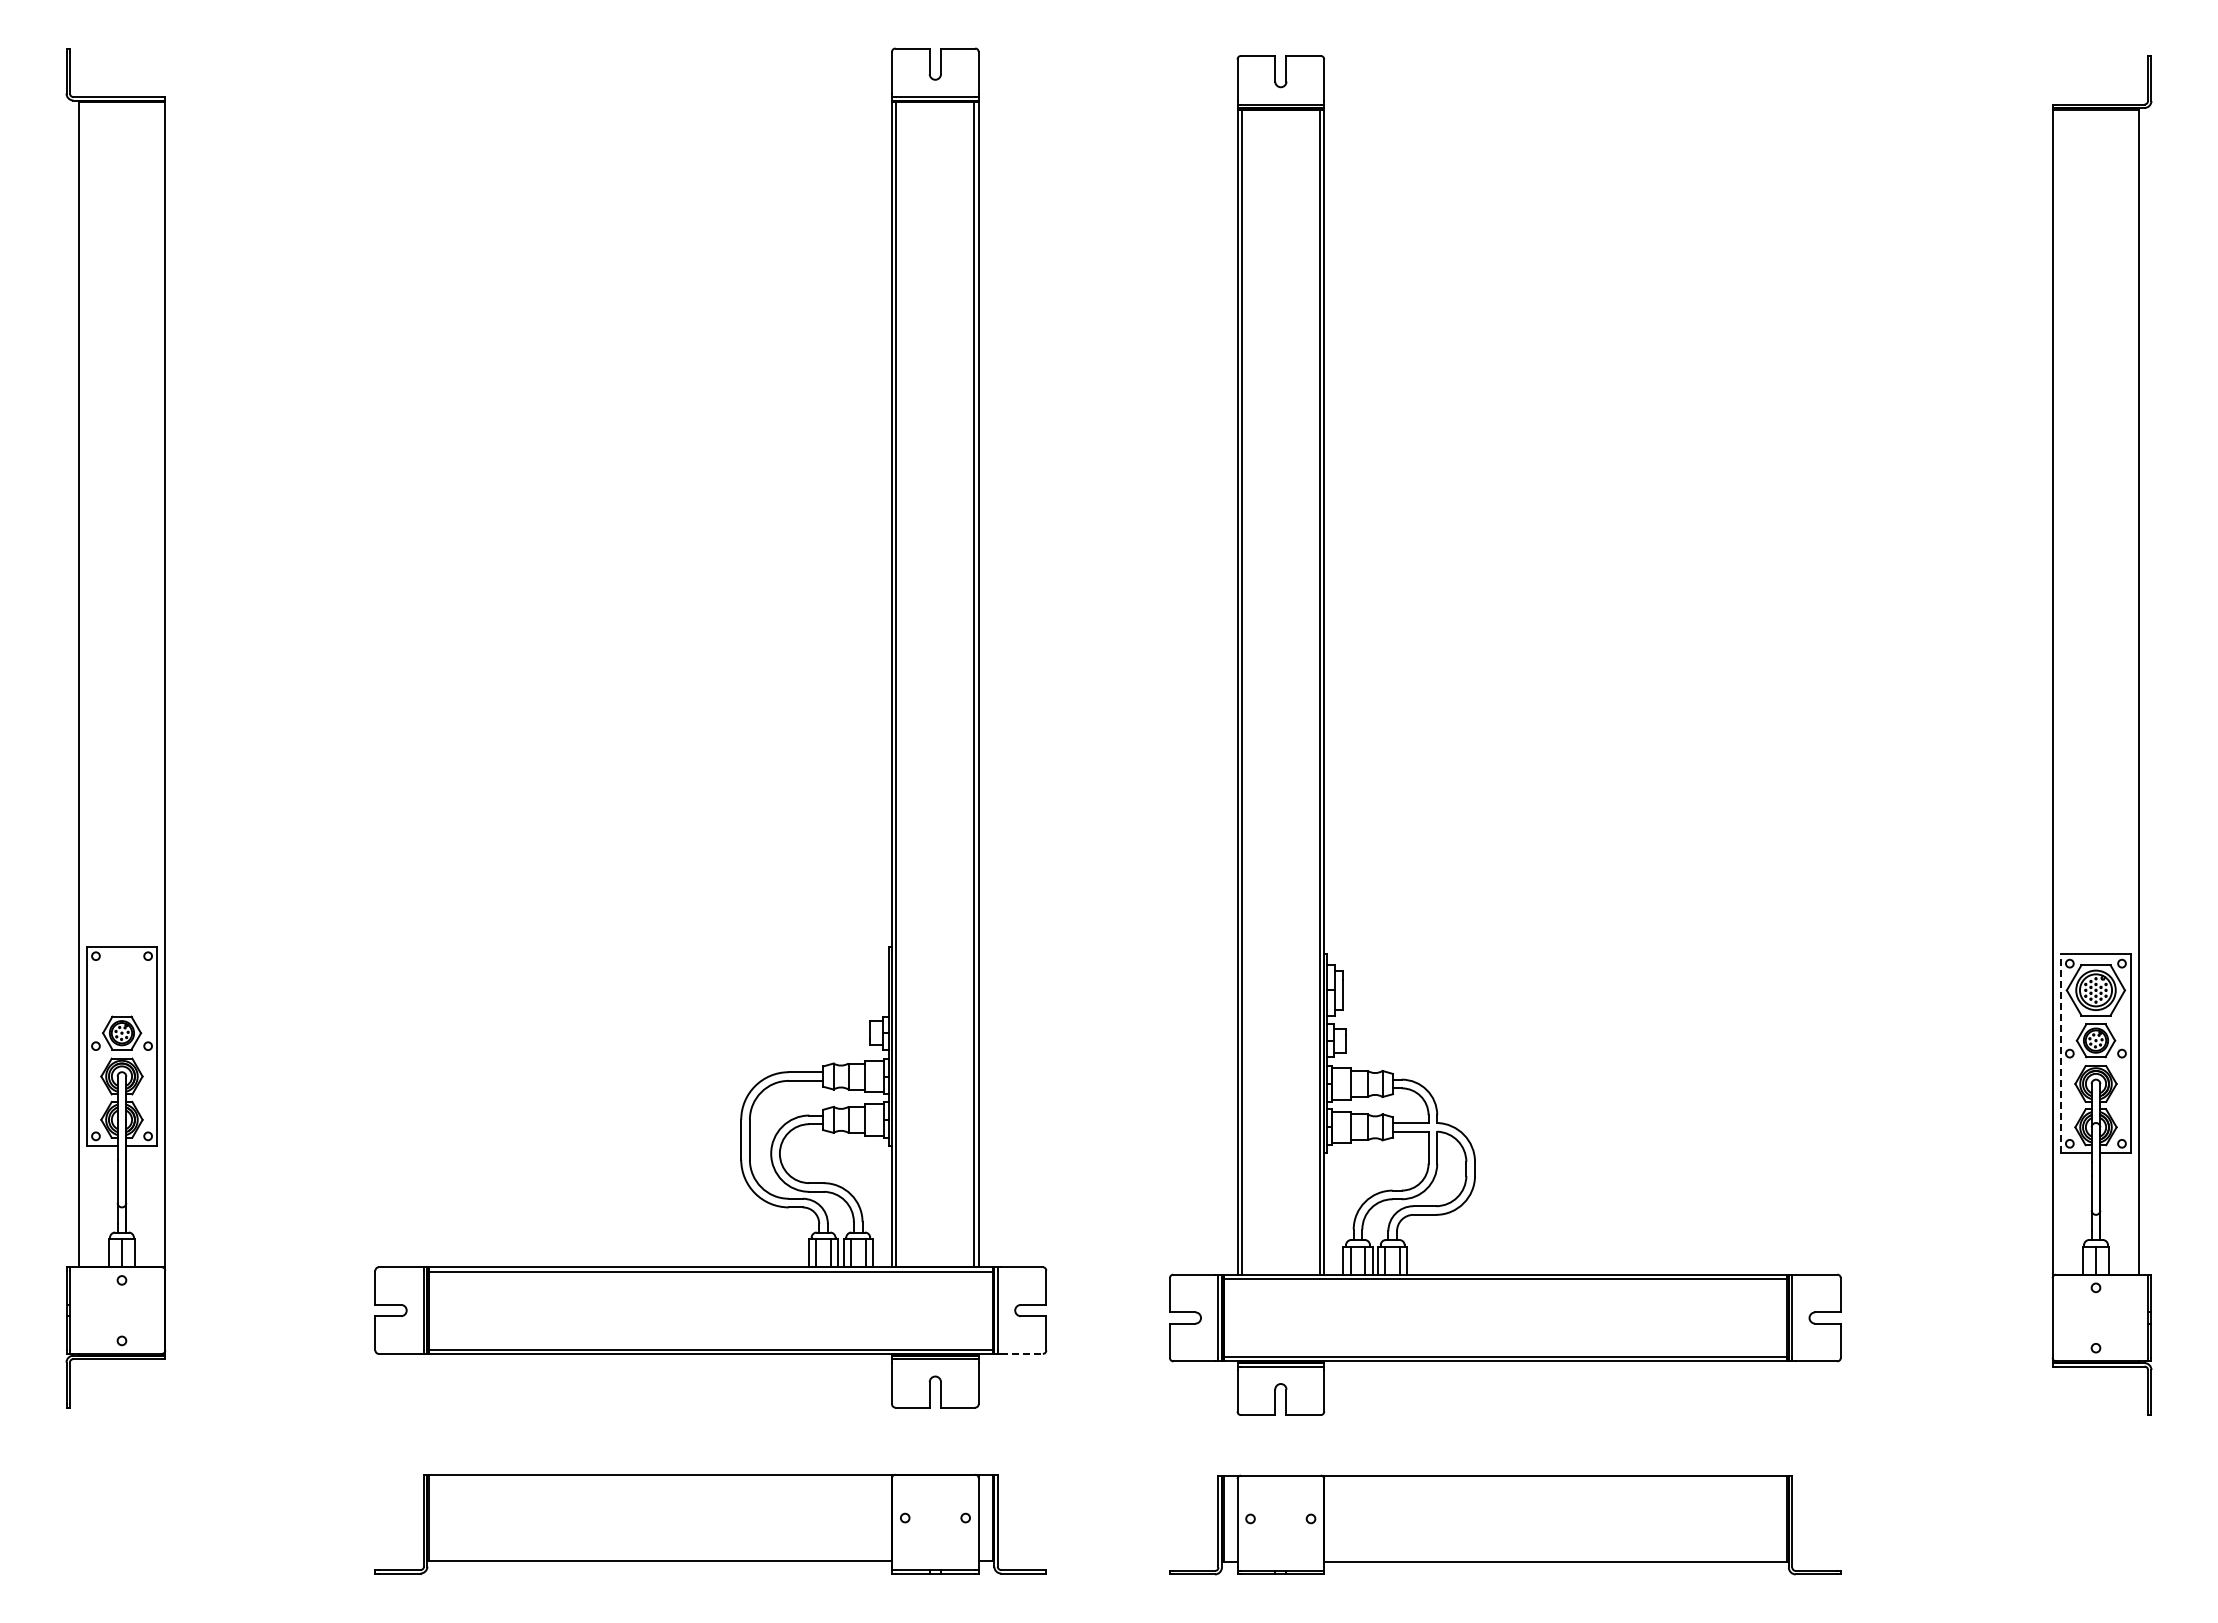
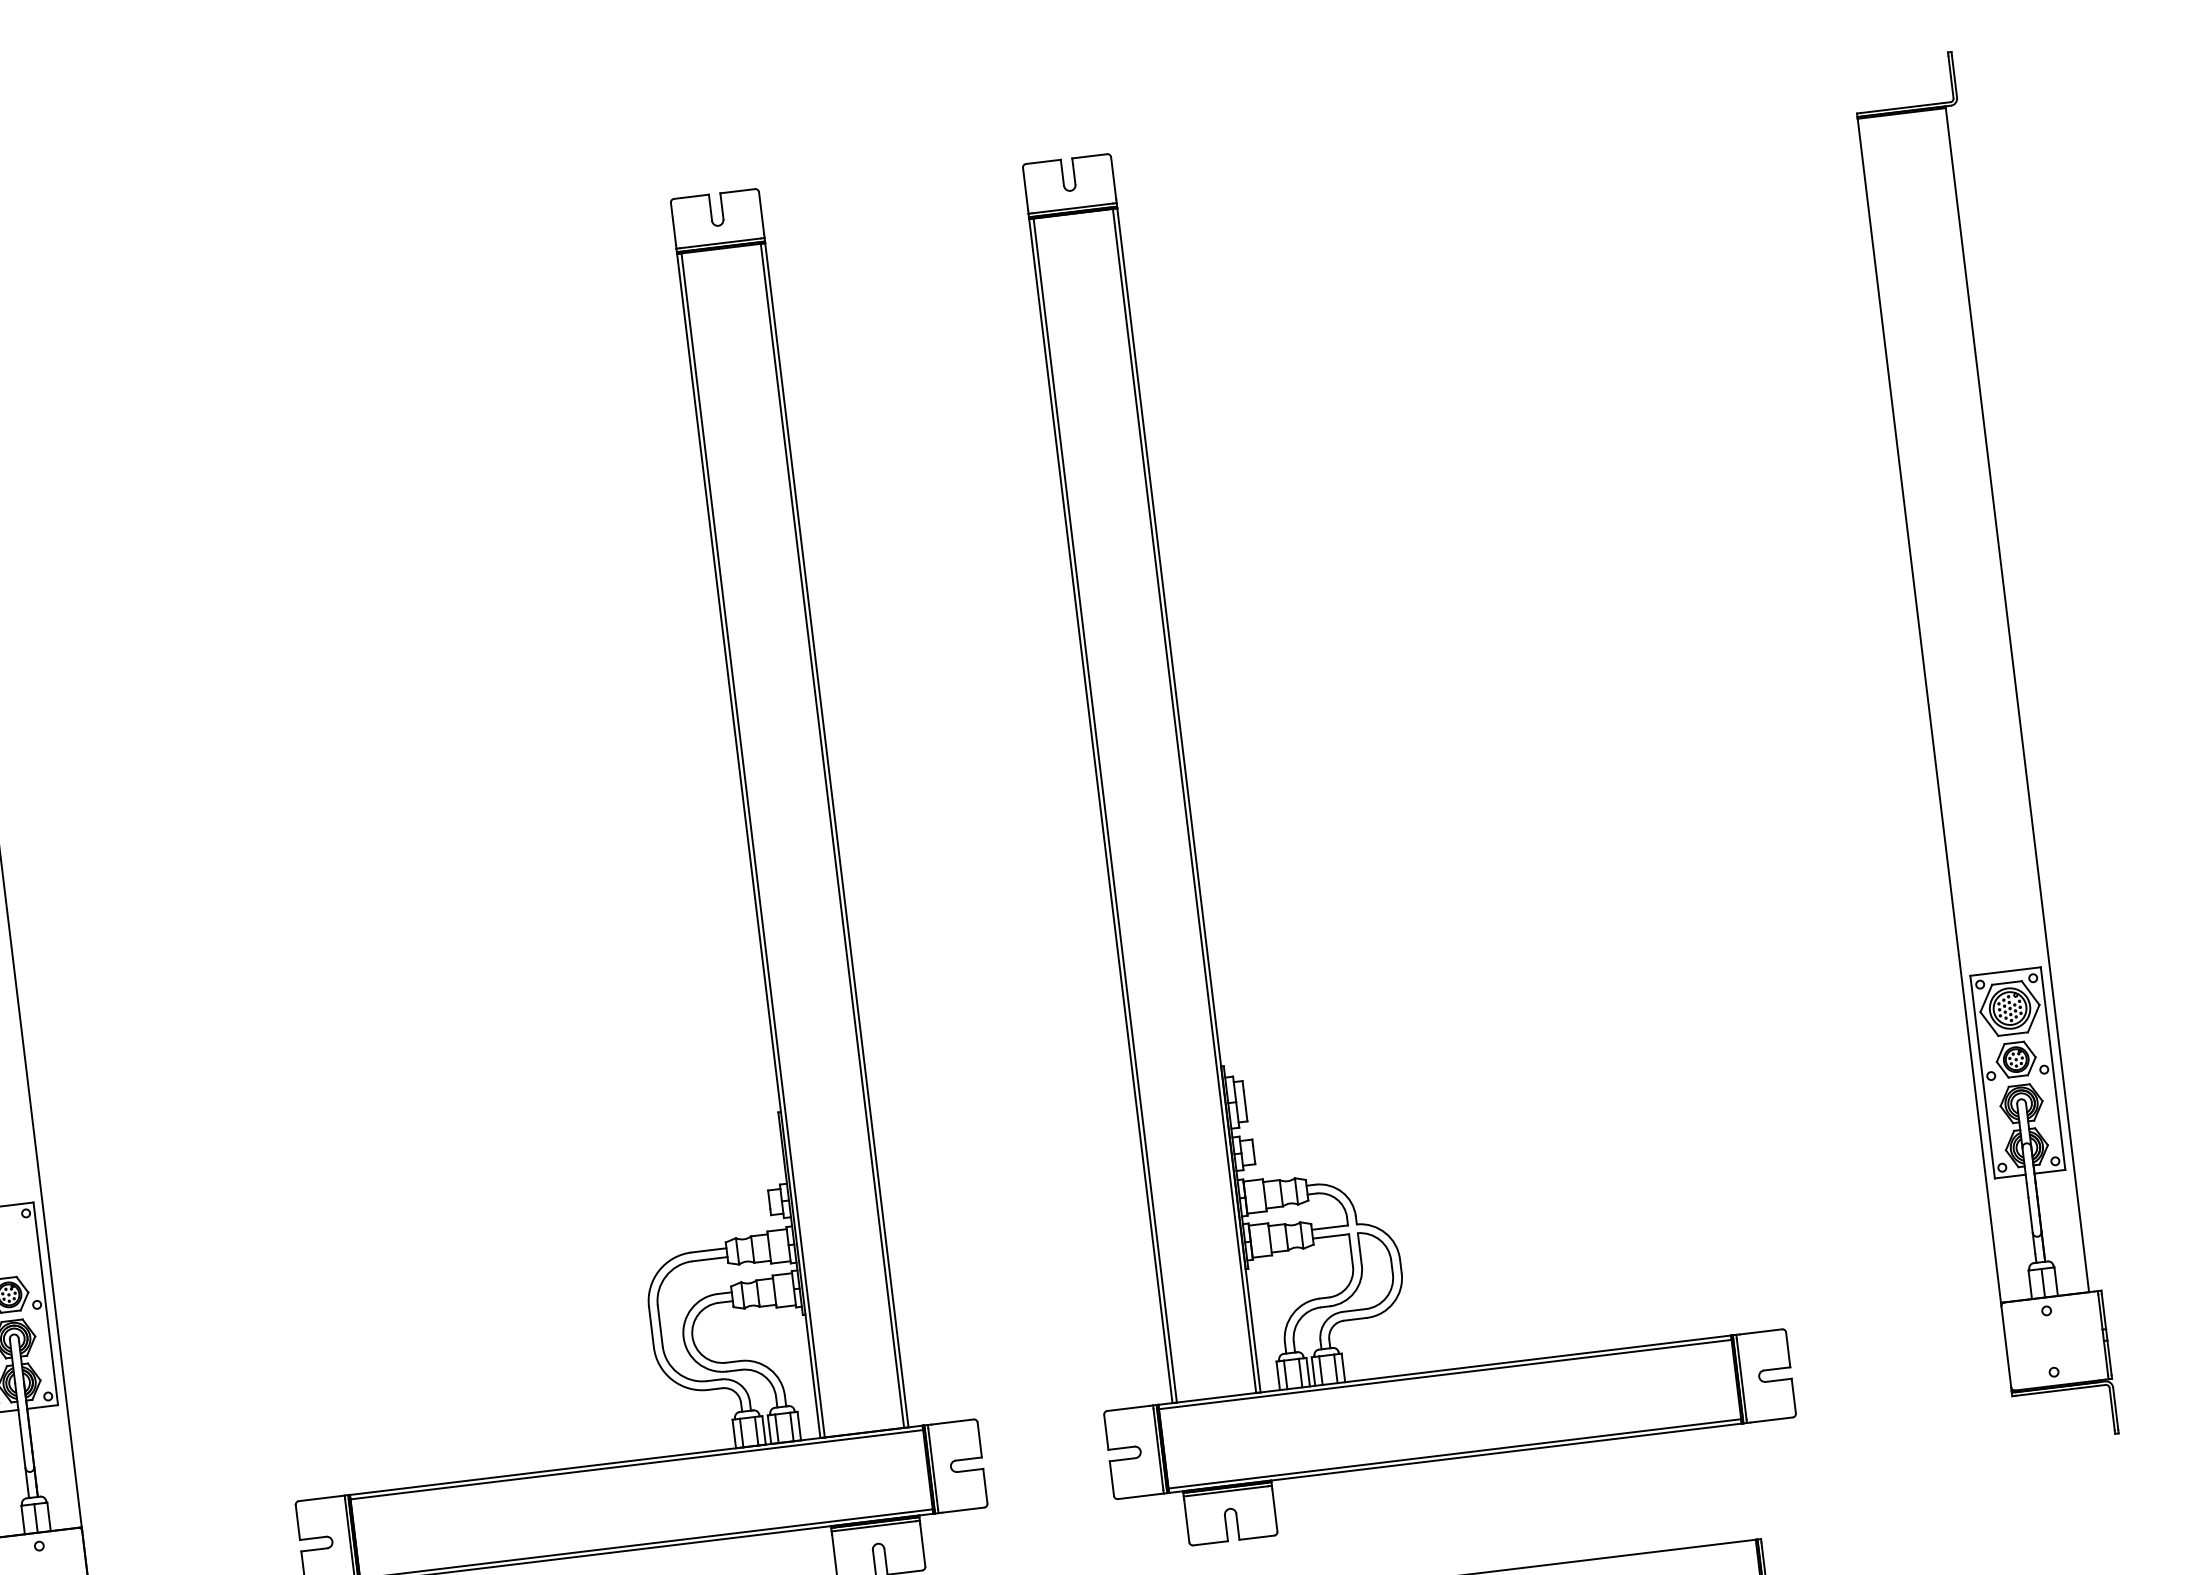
line: (2061, 1053) -> (1982, 1076), dashed -> solid
line: (1022, 1353) -> (963, 1509), dashed -> solid

